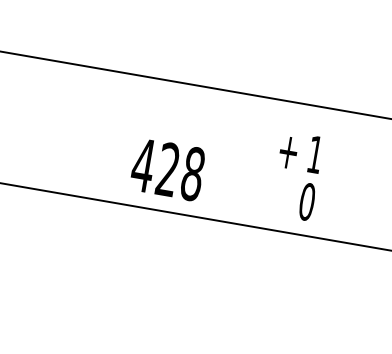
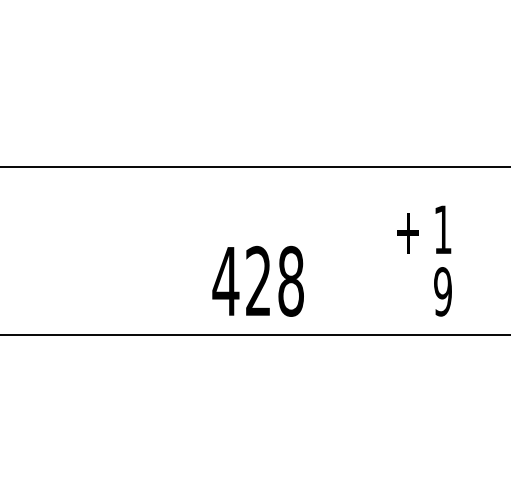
text: (307, 201) -> (443, 291), 0 -> 9

